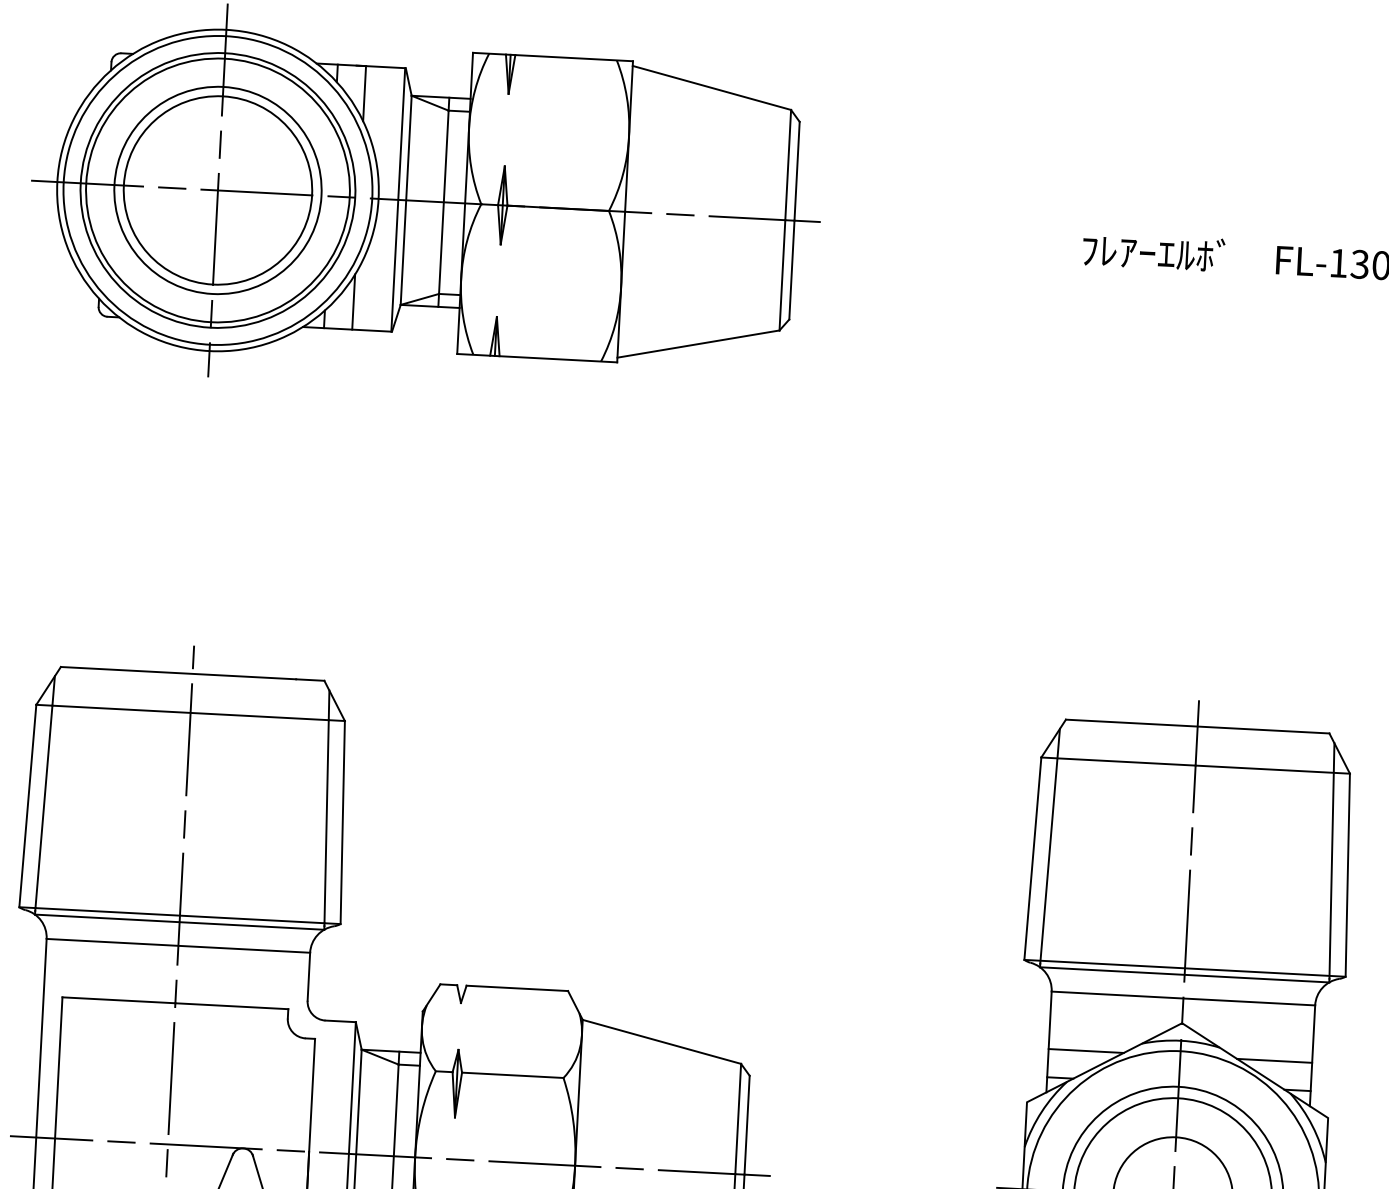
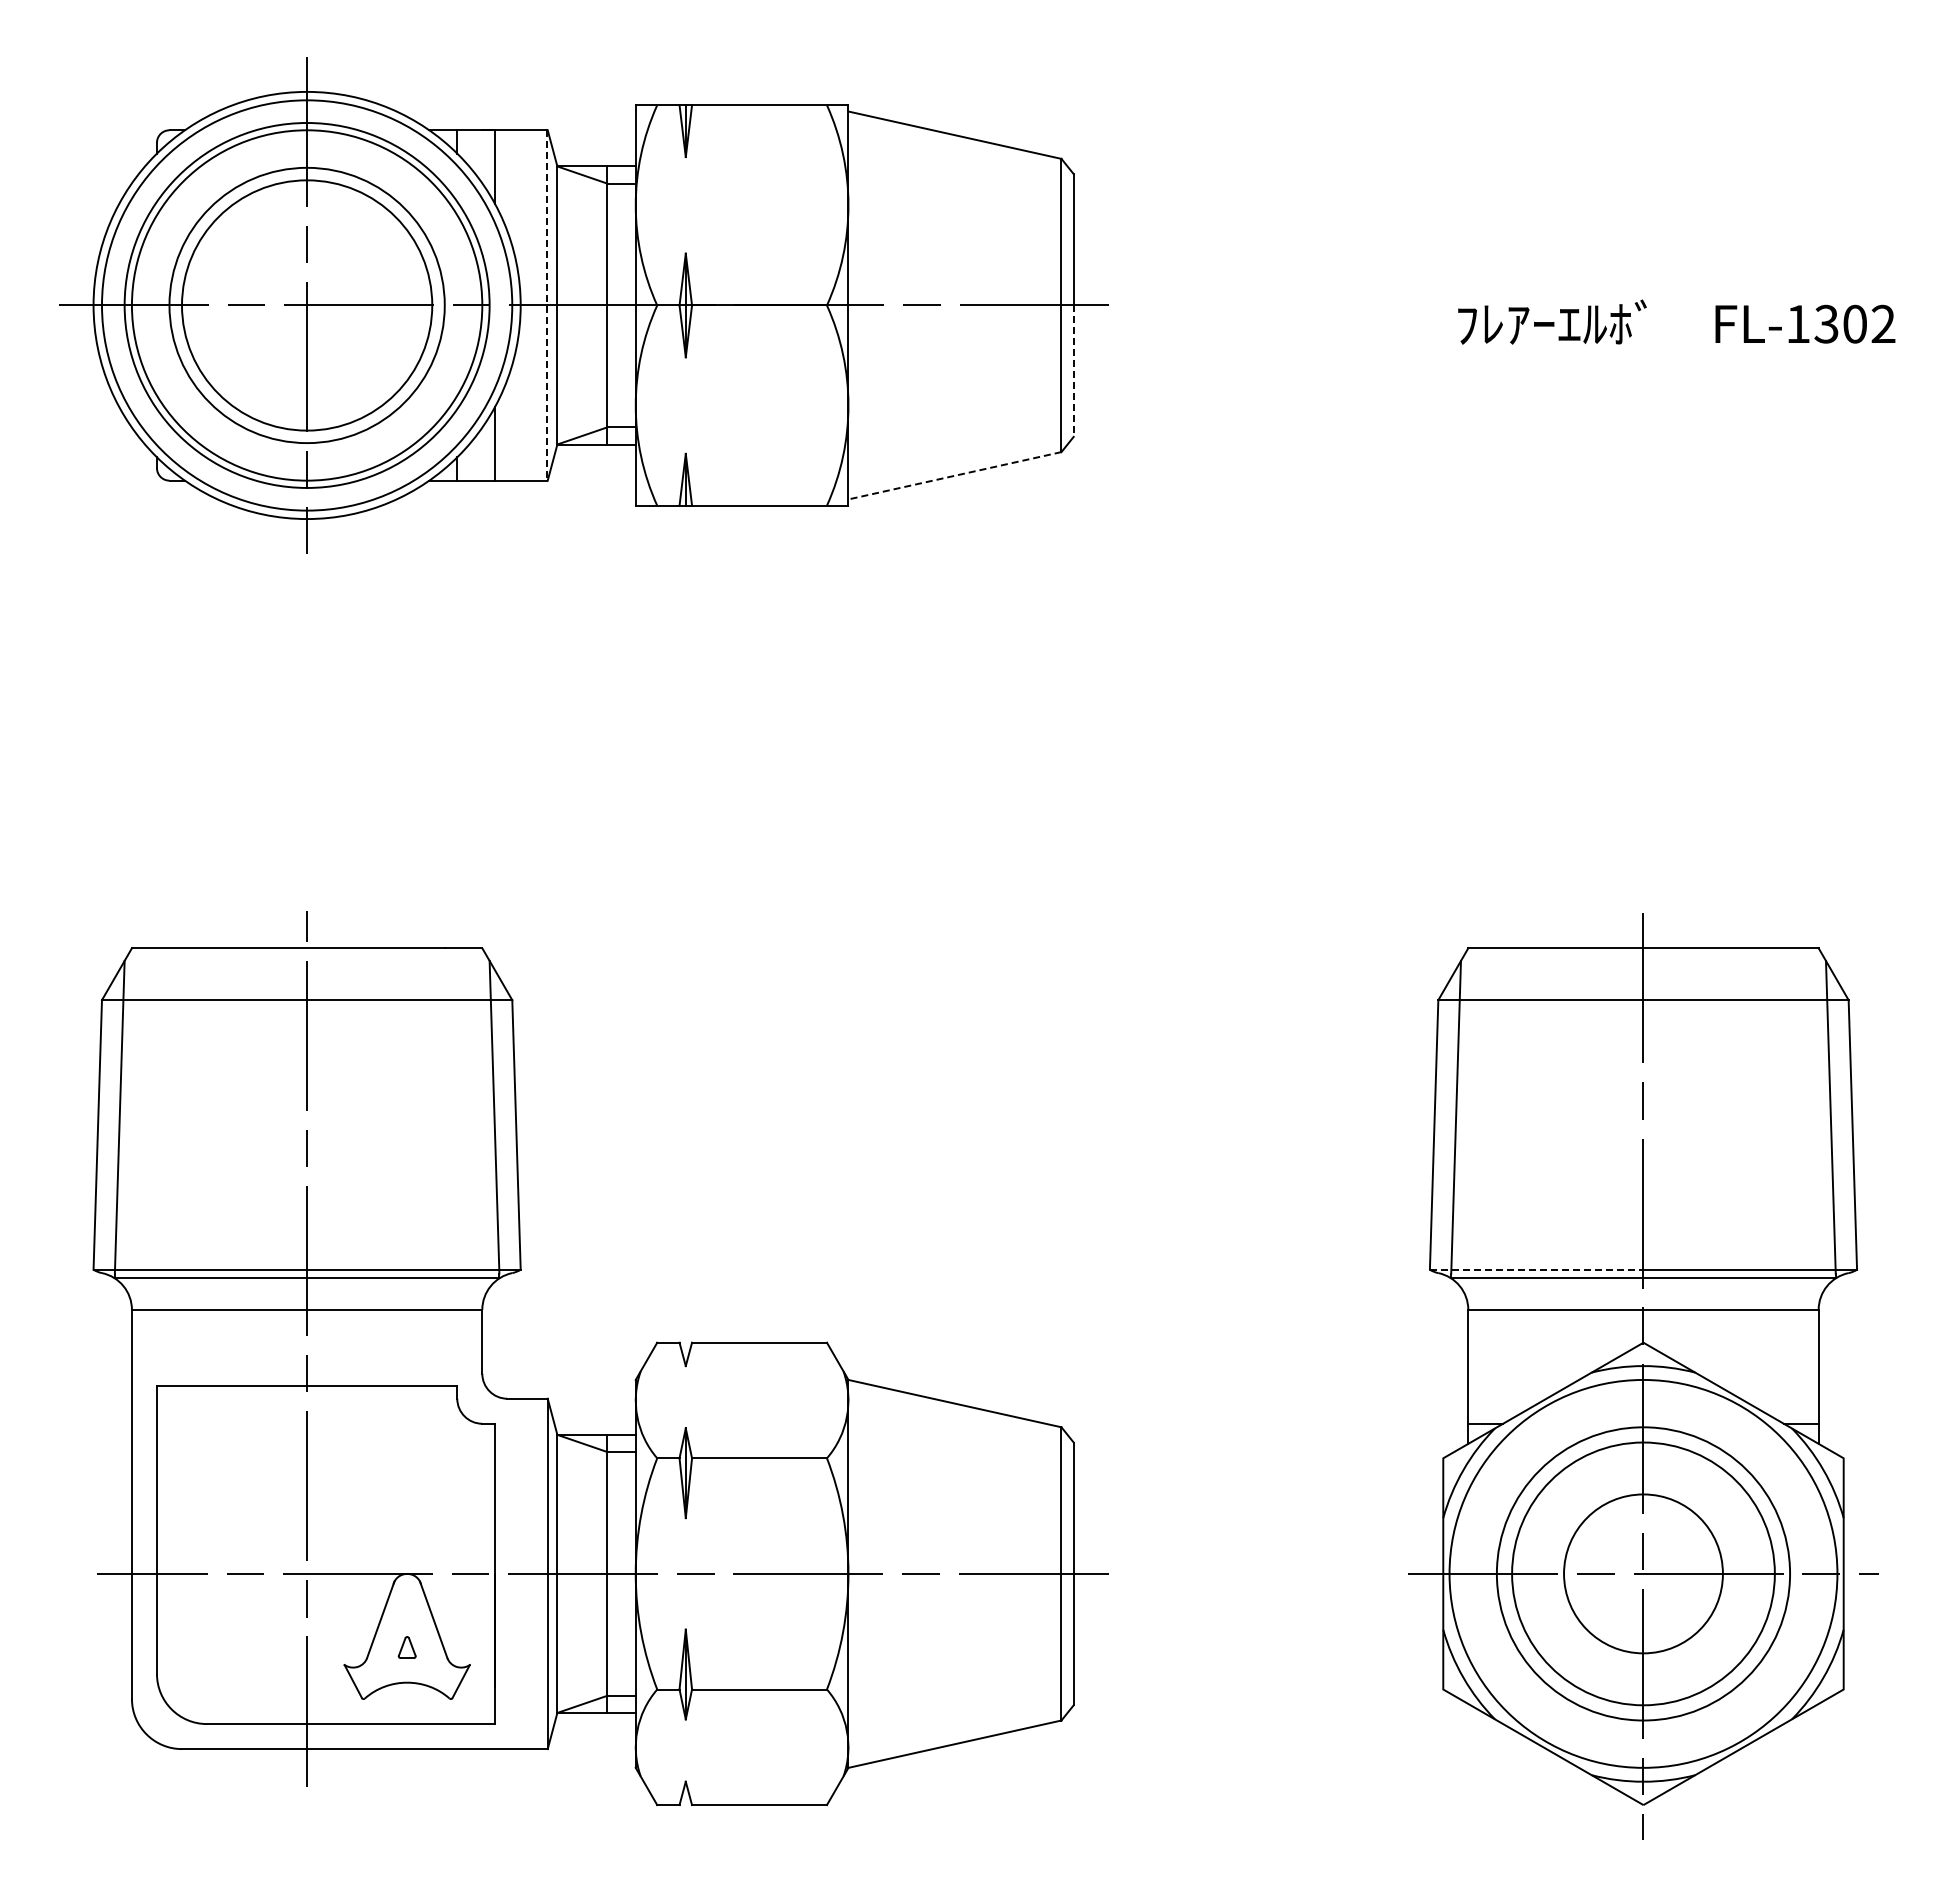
line: (398, 199) -> (546, 305), solid -> dashed
line: (791, 270) -> (1073, 371), solid -> dashed
line: (698, 343) -> (954, 475), solid -> dashed
line: (1104, 963) -> (1536, 1269), solid -> dashed
line: (1086, 1051) -> (1518, 1386), removed
line: (1274, 1061) -> (1768, 1386), removed

